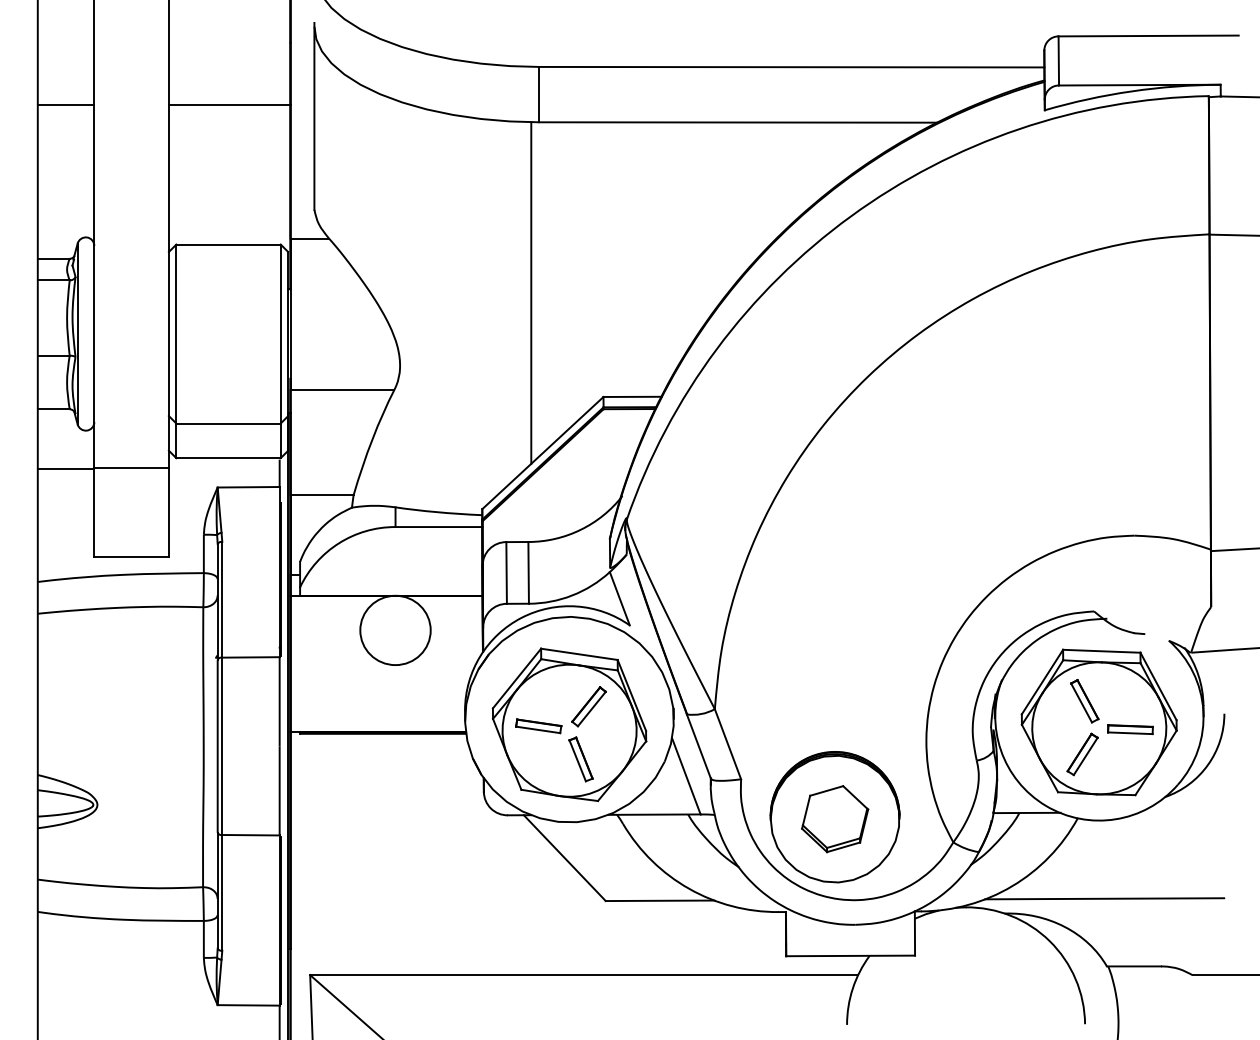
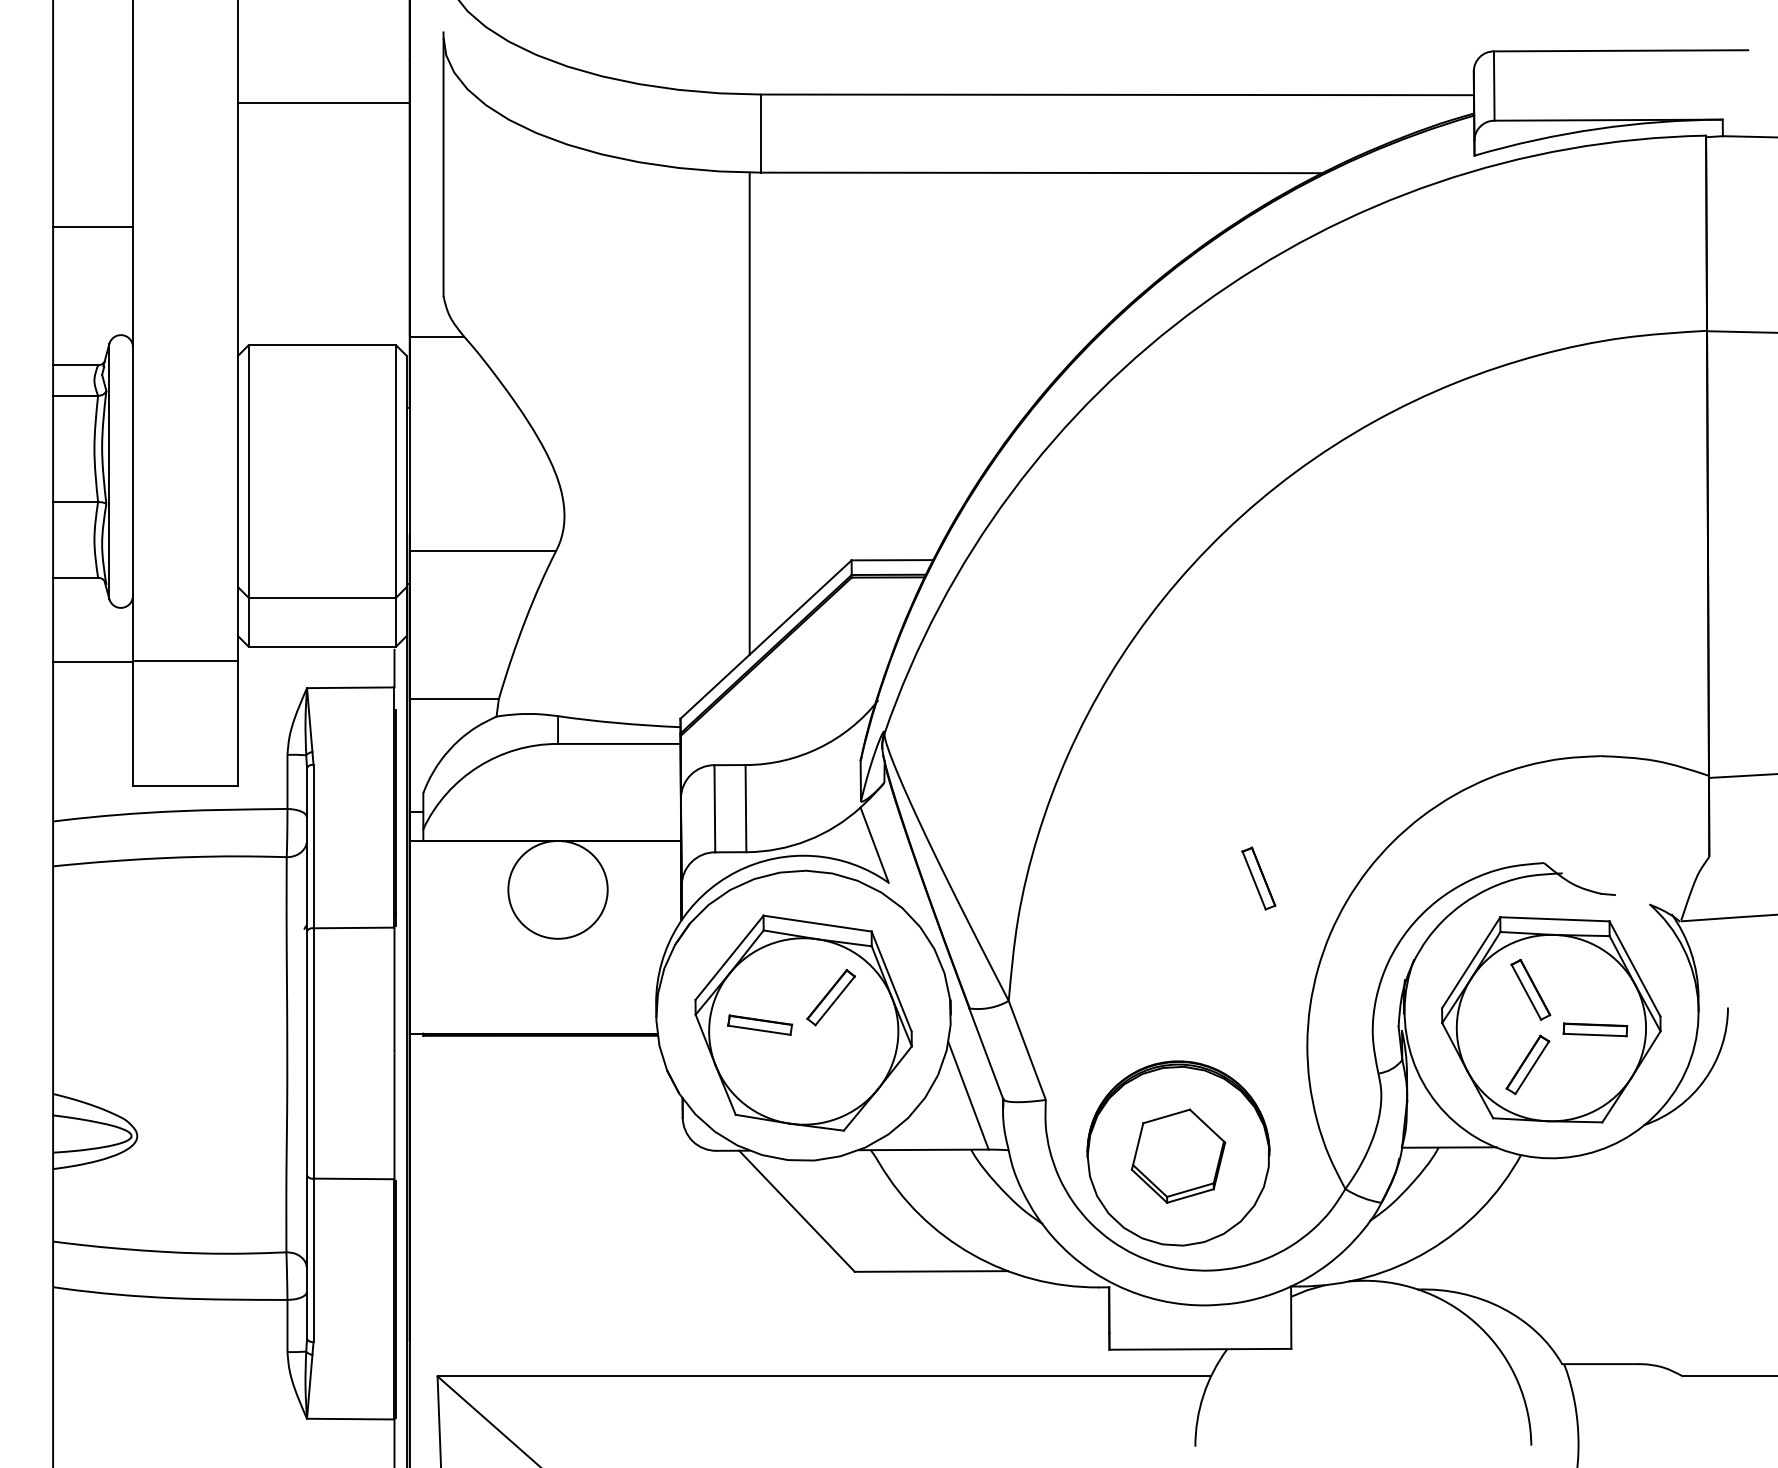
line: (65, 104) -> (92, 226), moved
line: (229, 104) -> (323, 102), moved
part: (580, 759) -> (1258, 878), moved
line: (1104, 898) -> (1558, 1268), removed

